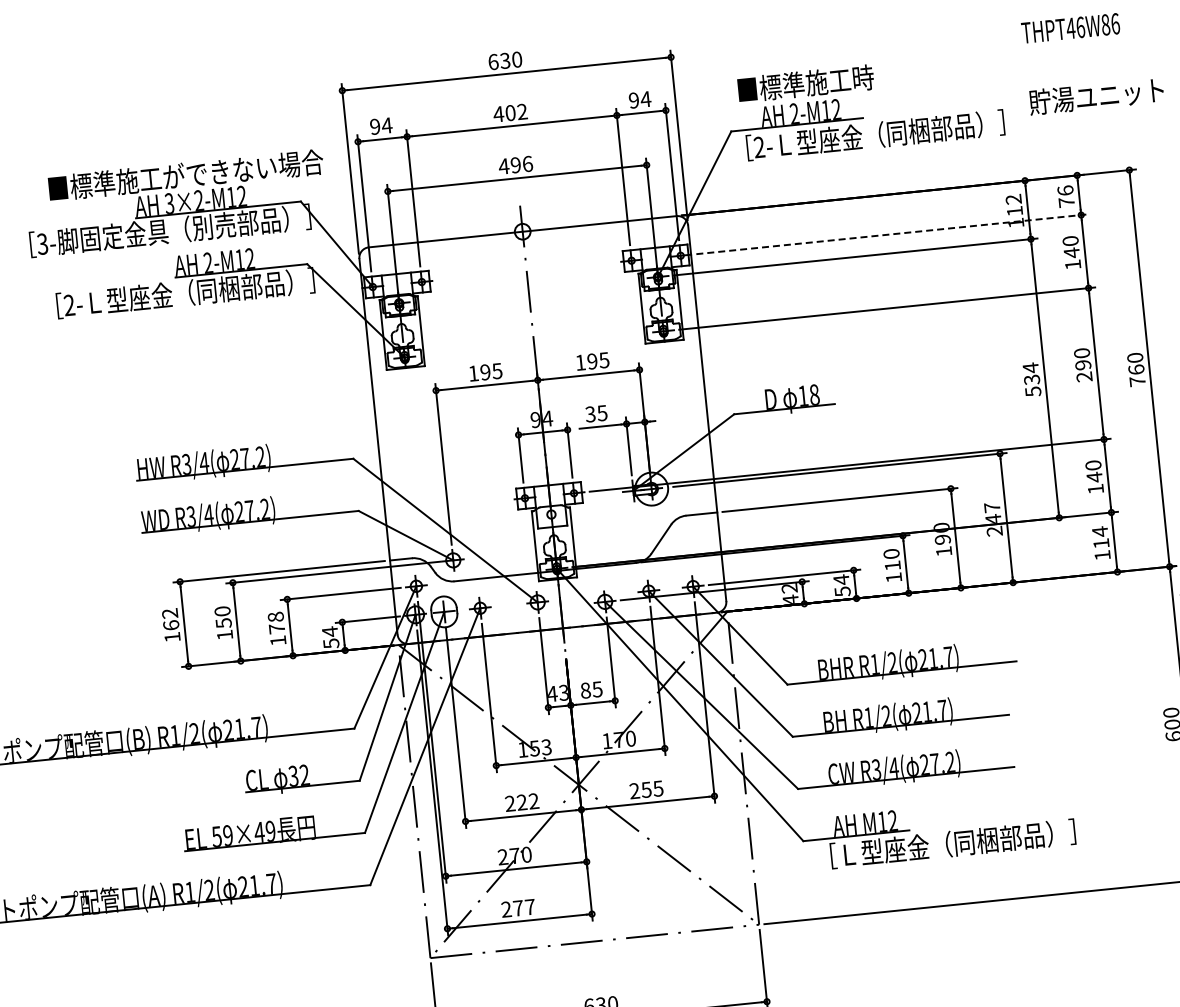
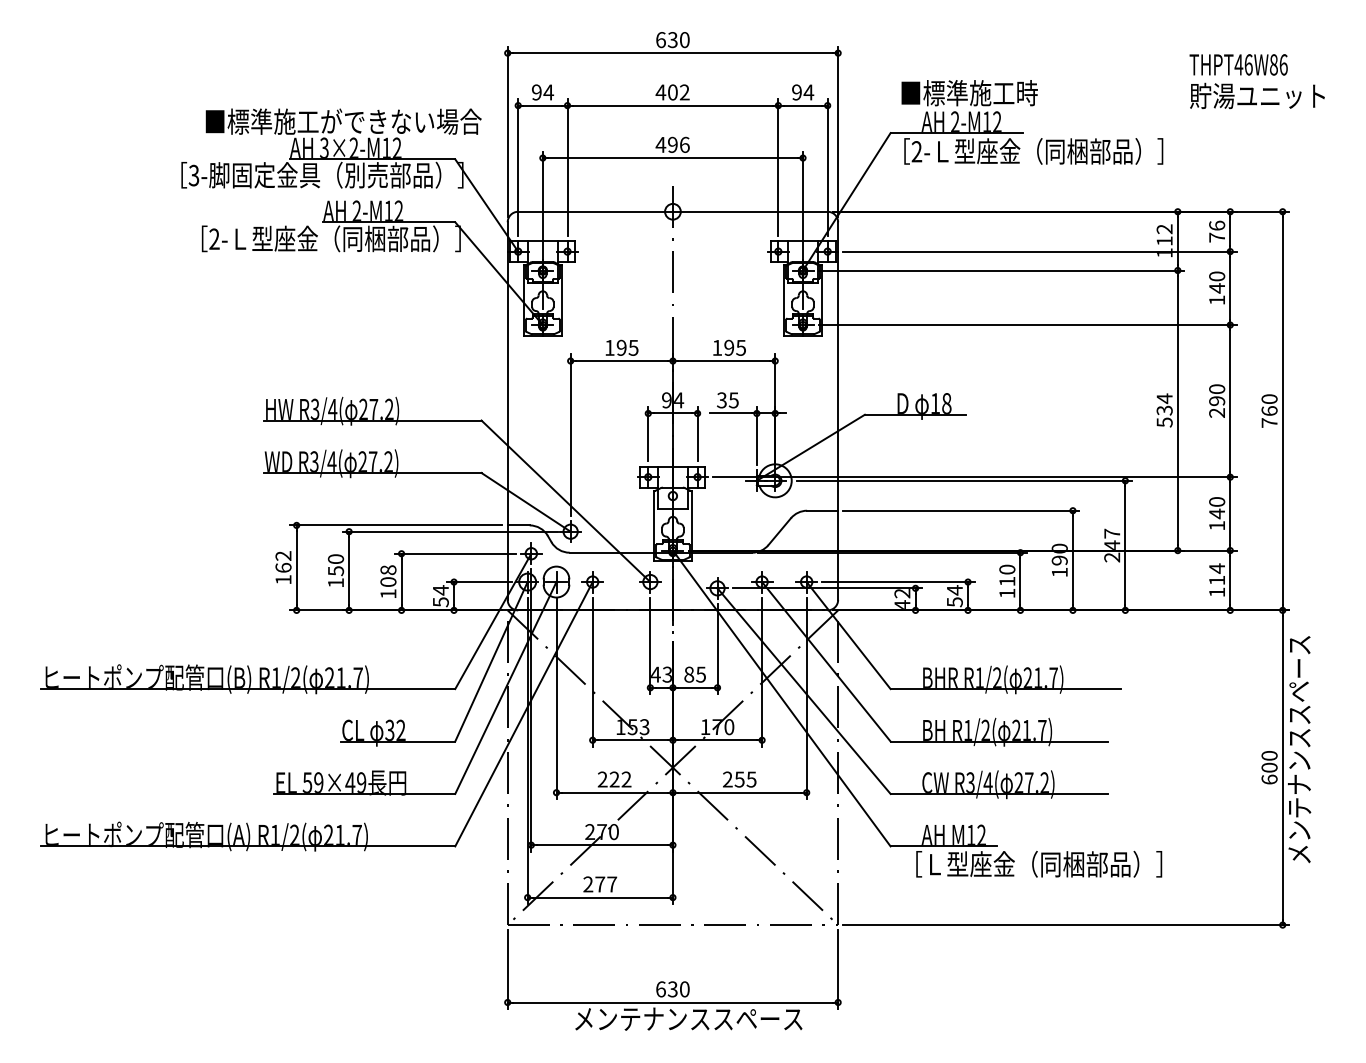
text: (1096, 95) -> (1257, 95), moved
line: (892, 234) -> (1040, 251), dashed -> solid
text: (277, 628) -> (388, 581), 178 -> 108

